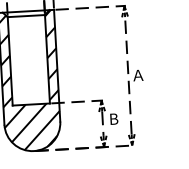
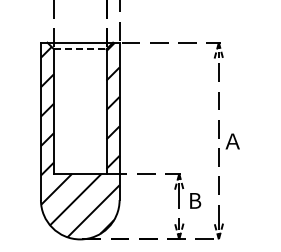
line: (26, 16) -> (80, 49), solid -> dashed

